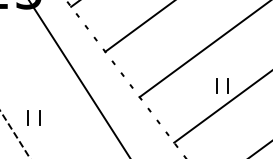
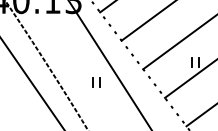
part: (33, 118) -> (96, 82), moved

